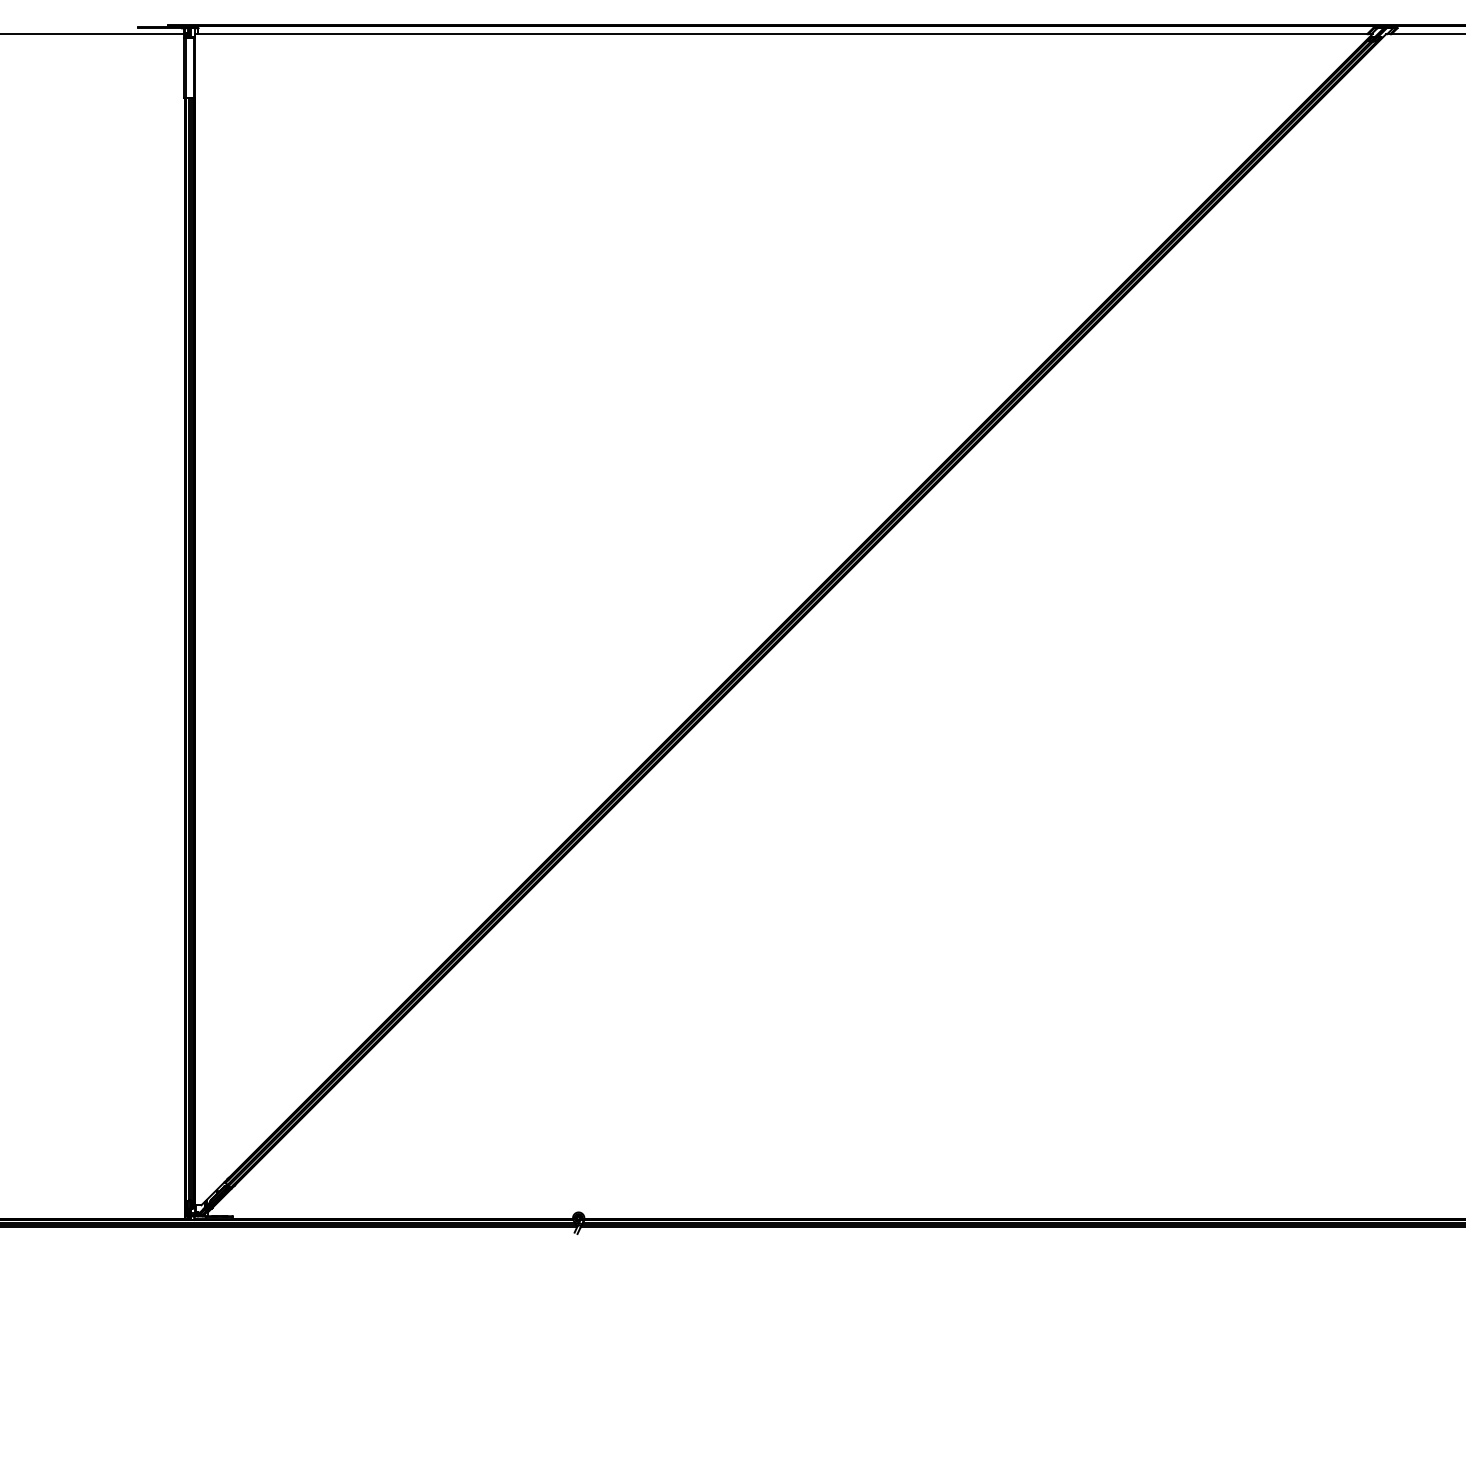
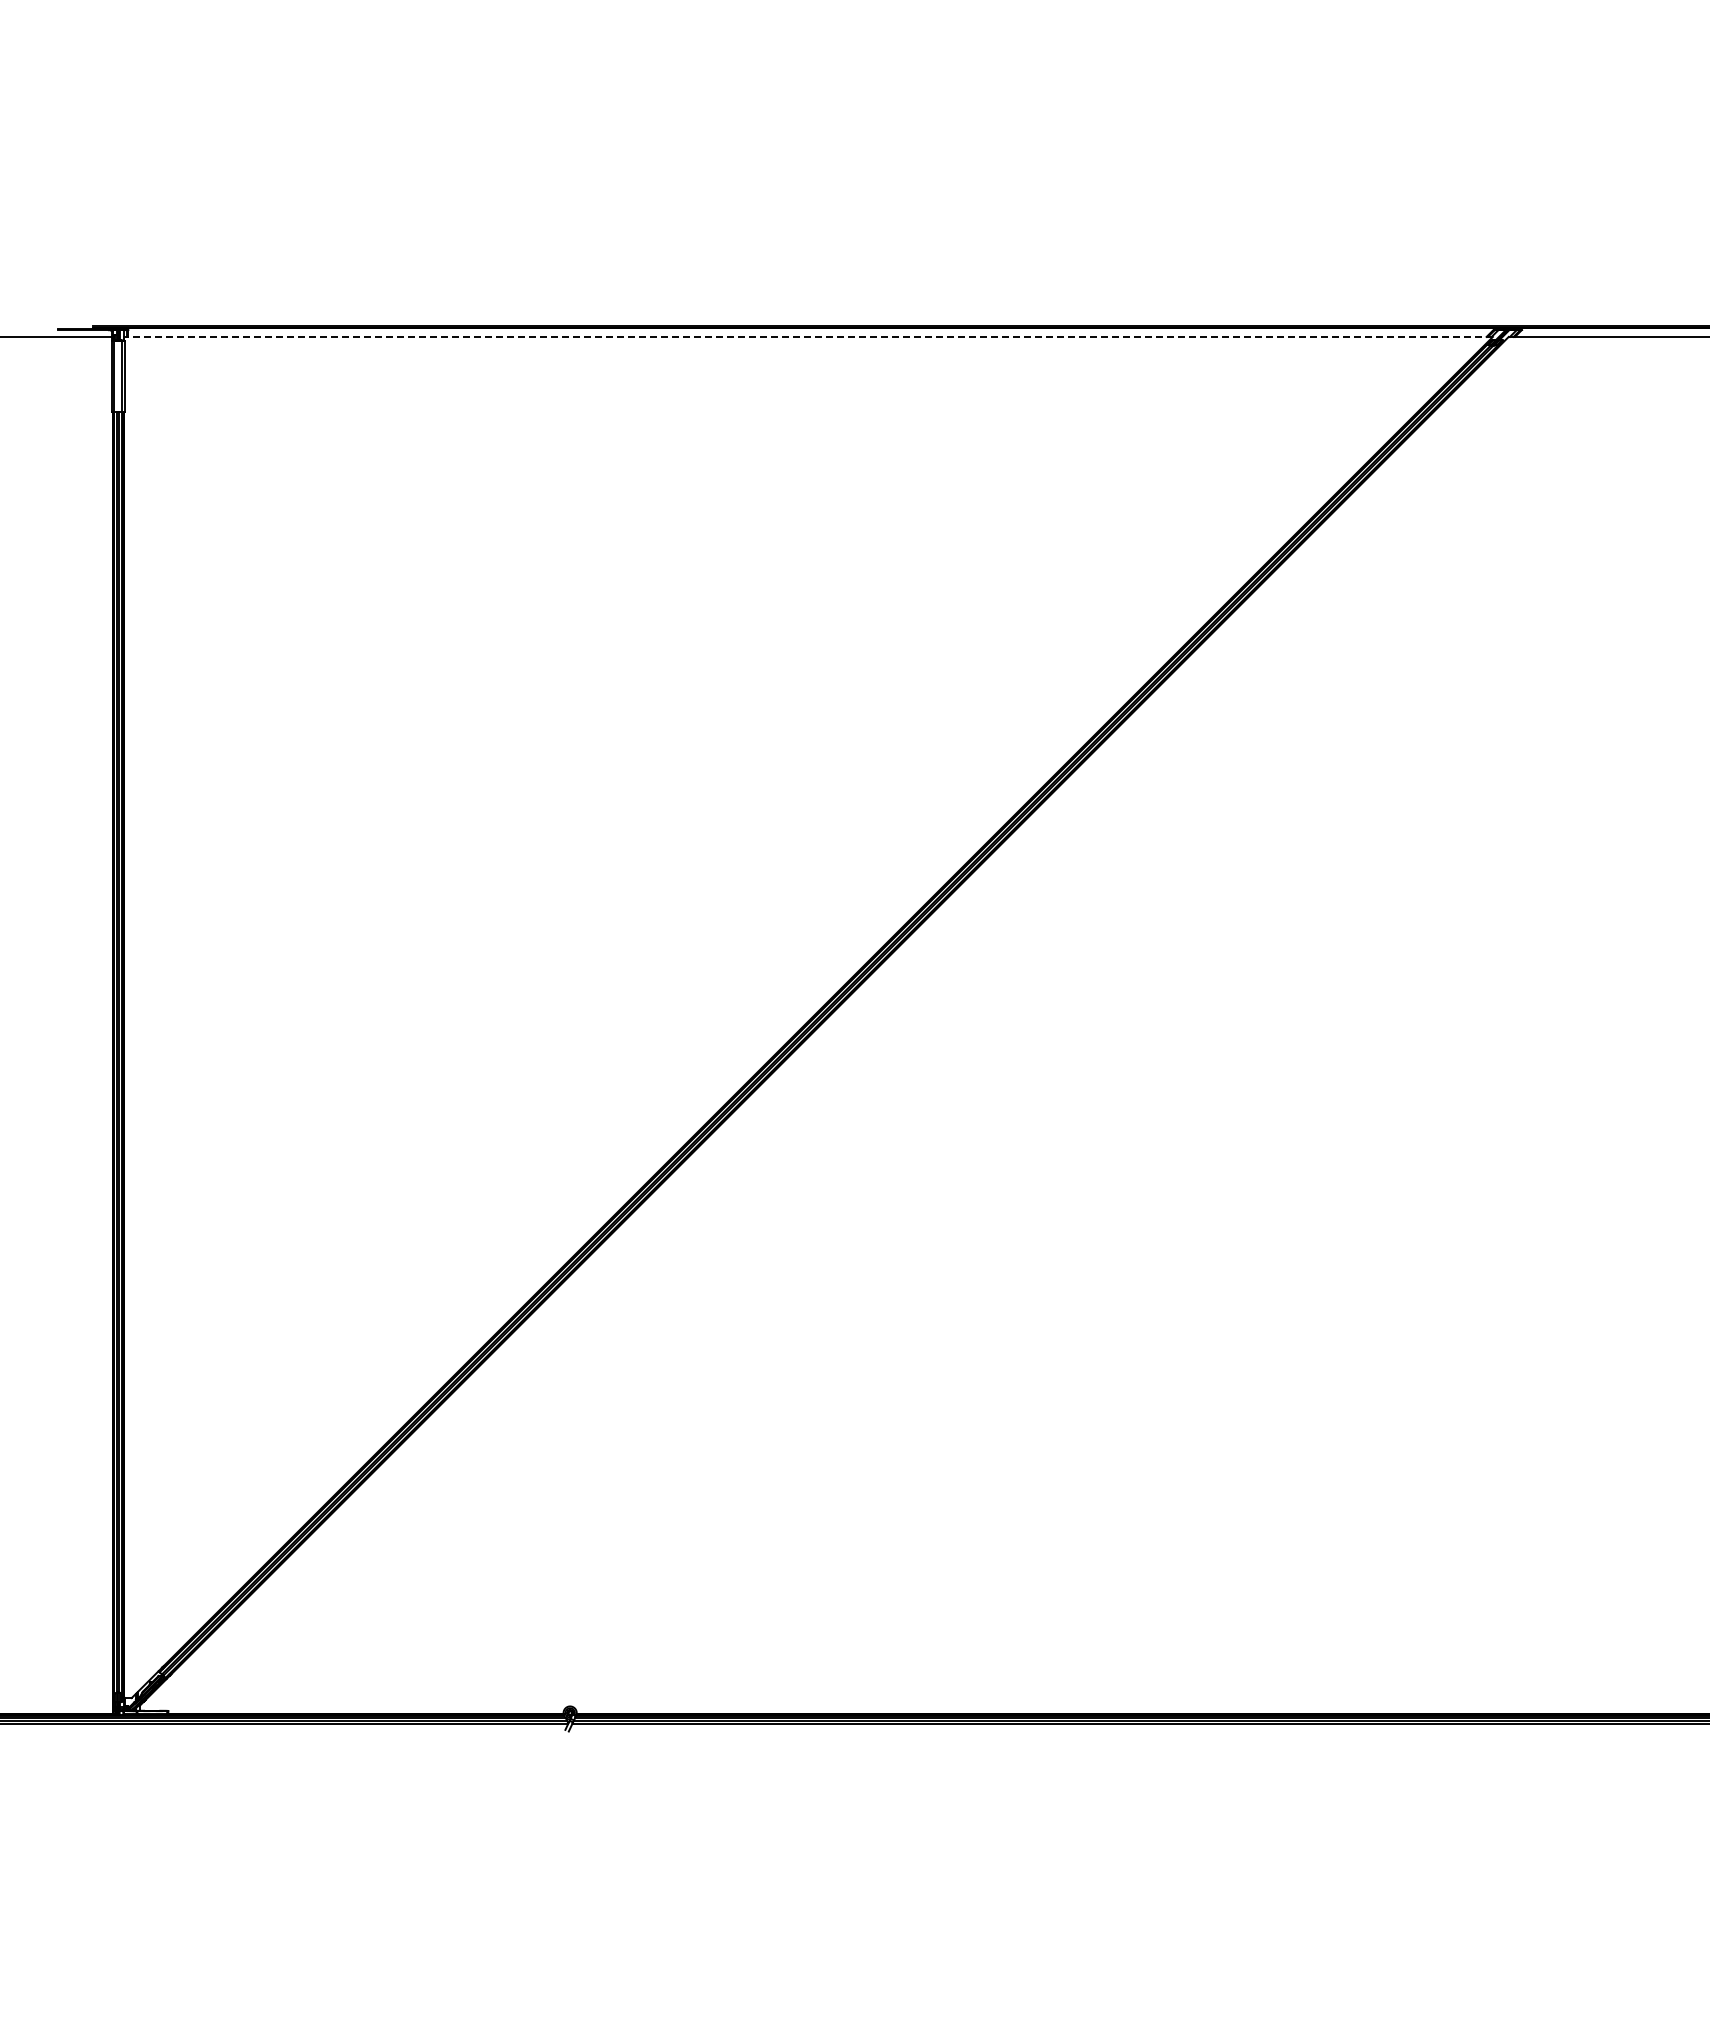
line: (783, 33) -> (808, 336), solid -> dashed

